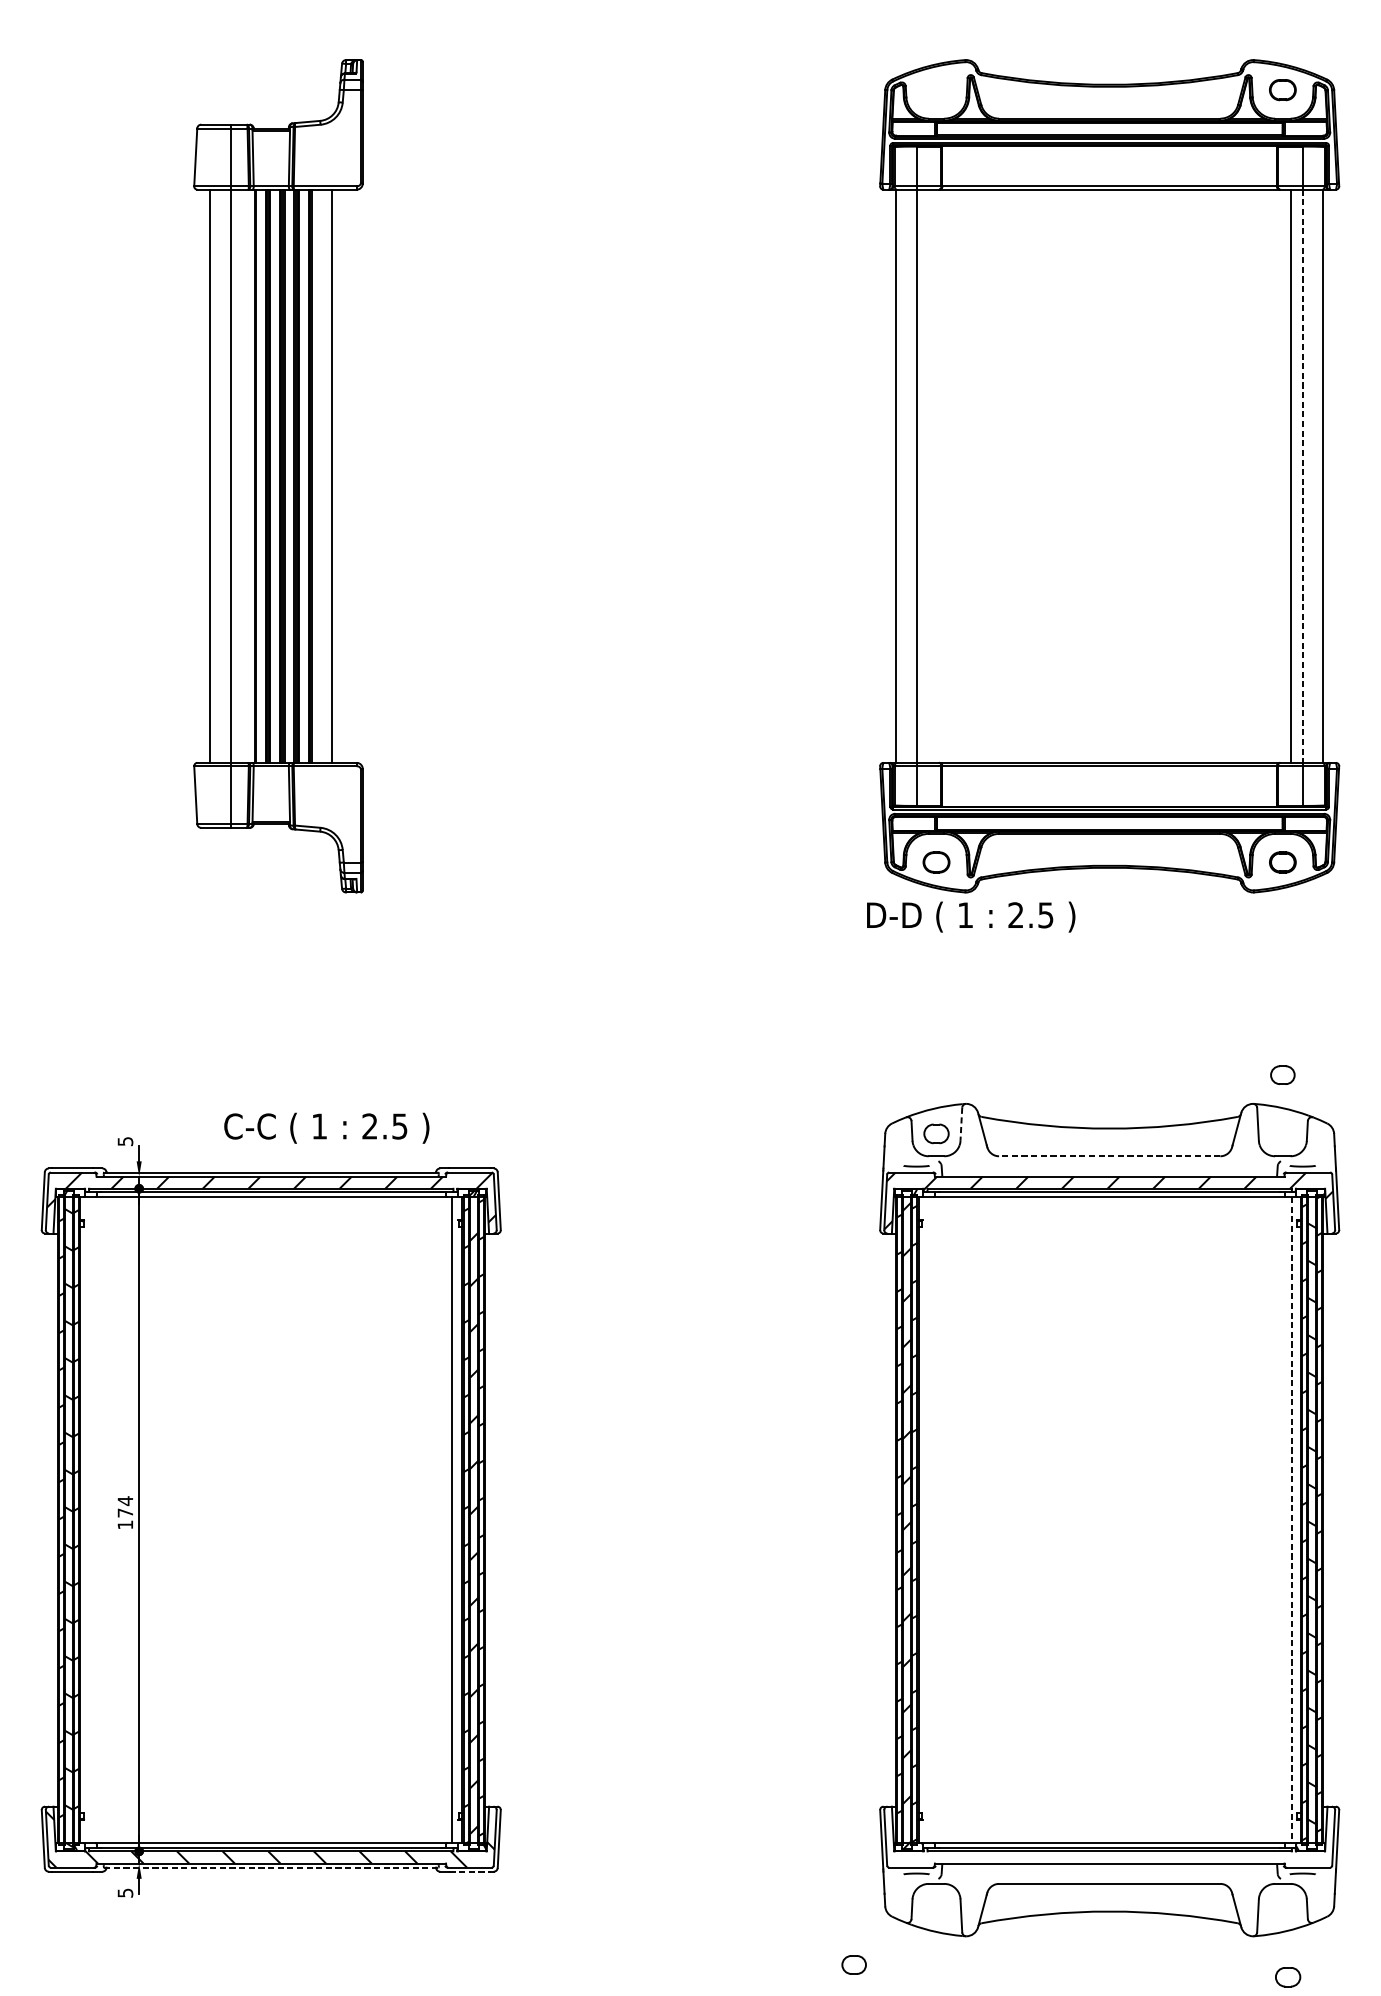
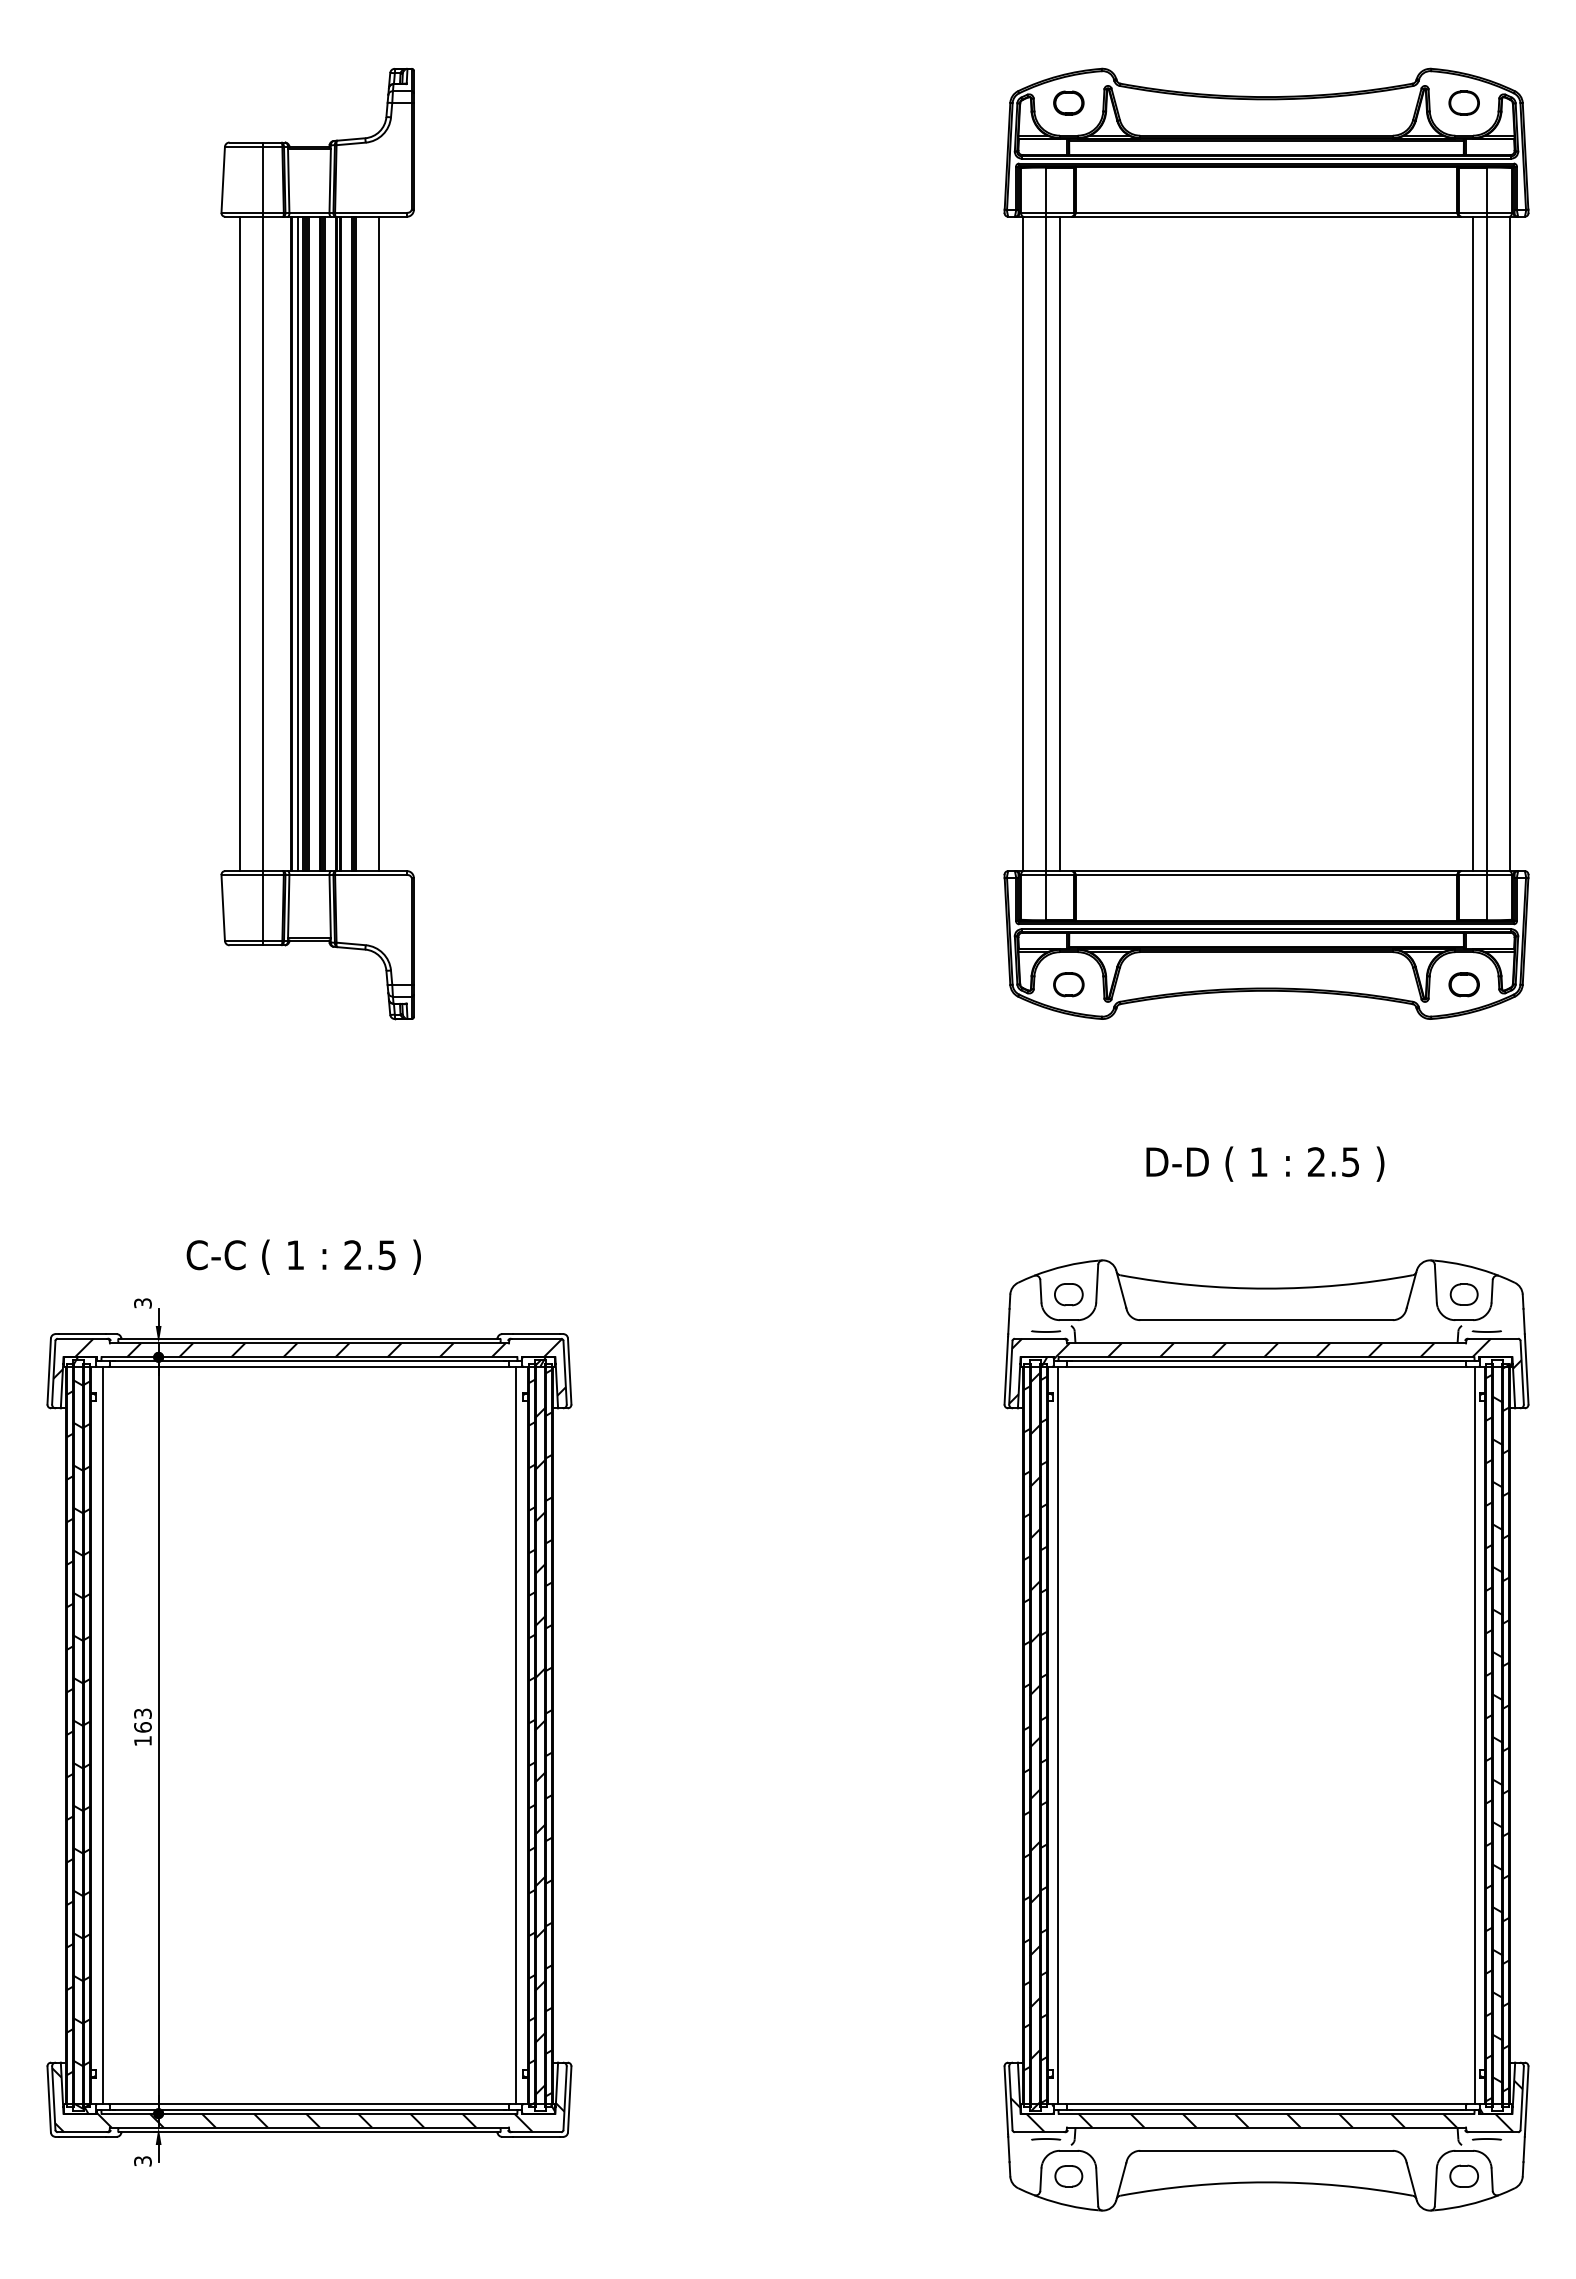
part: (936, 89) -> (1068, 102), added
line: (260, 475) -> (297, 543), added
line: (929, 475) -> (1060, 543), added
line: (1302, 476) -> (1486, 544), dashed -> solid
text: (971, 916) -> (1265, 1163), moved
part: (1282, 1075) -> (1463, 1294), moved
line: (961, 1124) -> (1097, 1283), dashed -> solid
text: (326, 1127) -> (303, 1256), moved
text: (125, 1141) -> (142, 1303), 5 -> 3
line: (1109, 1156) -> (1266, 1320), dashed -> solid
text: (125, 1506) -> (142, 1720), 174 -> 163
line: (90, 1520) -> (102, 1735), added
line: (927, 1520) -> (1058, 1735), added
line: (1291, 1520) -> (1474, 1735), dashed -> solid
hatch: (1109, 1845) -> (1266, 2106), added
line: (271, 1867) -> (309, 2132), dashed -> solid
line: (470, 1871) -> (536, 2136), dashed -> solid
text: (125, 1892) -> (142, 2160), 5 -> 3
part: (853, 1965) -> (1068, 2176), moved
part: (1287, 1976) -> (1463, 2175), moved

